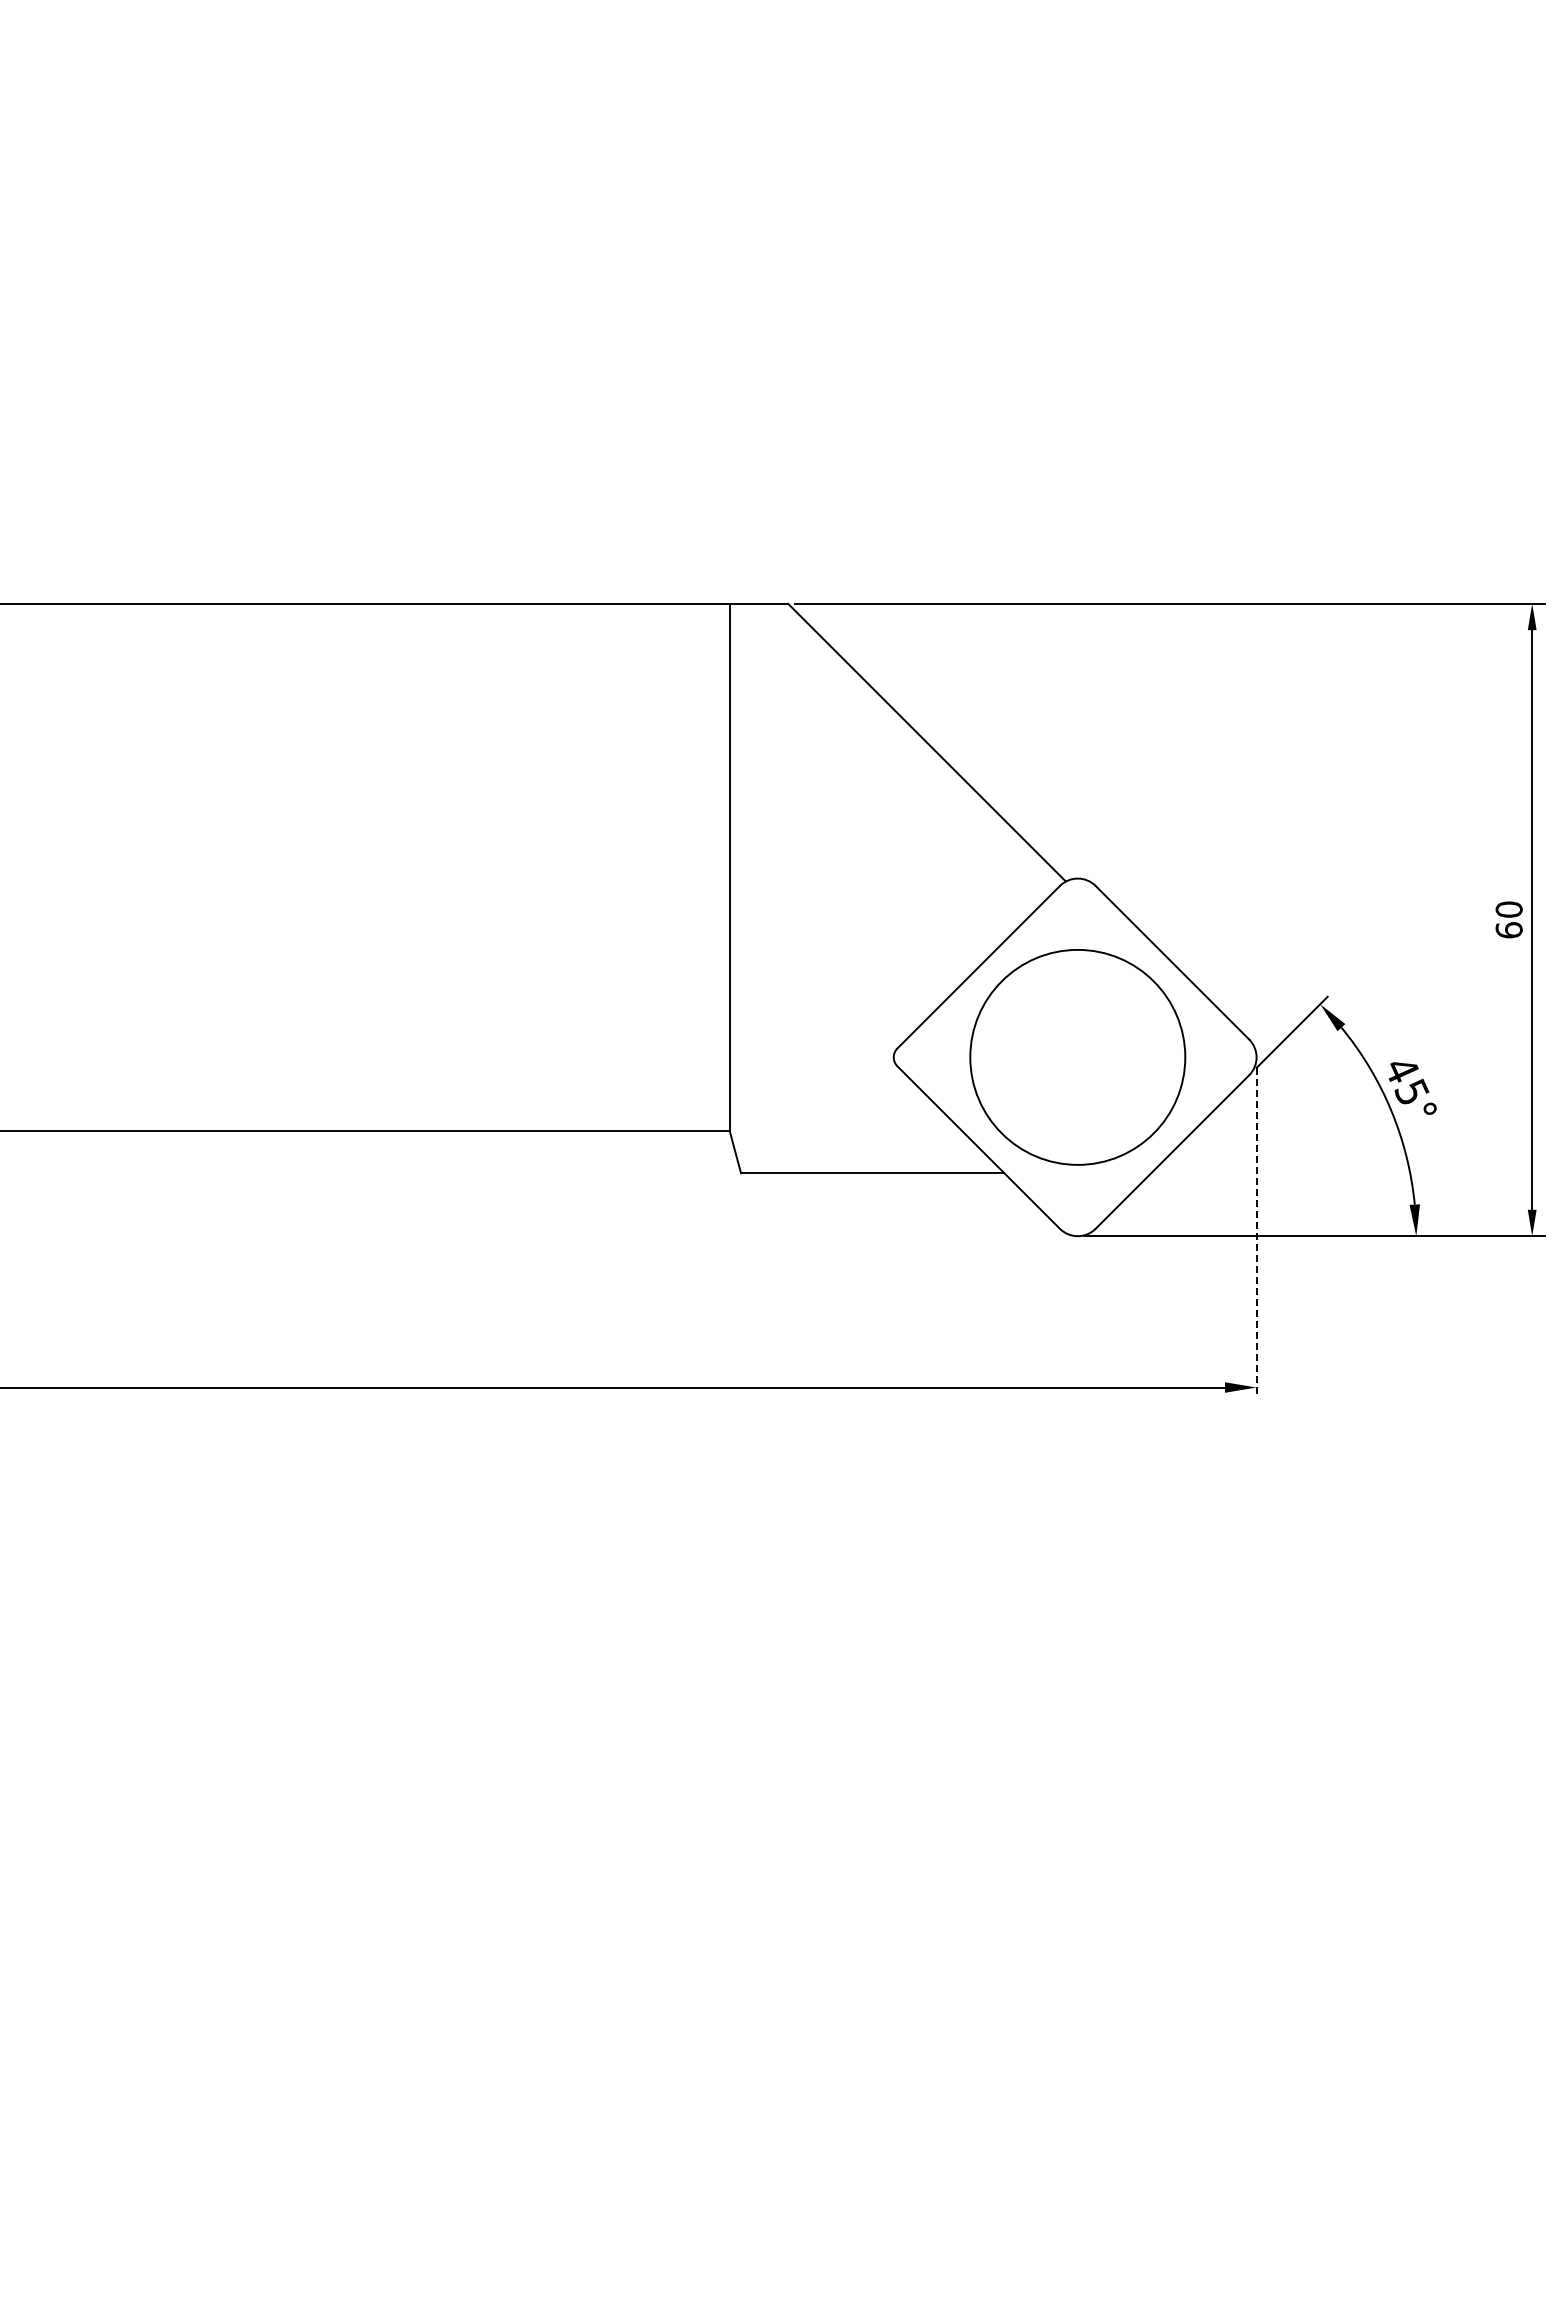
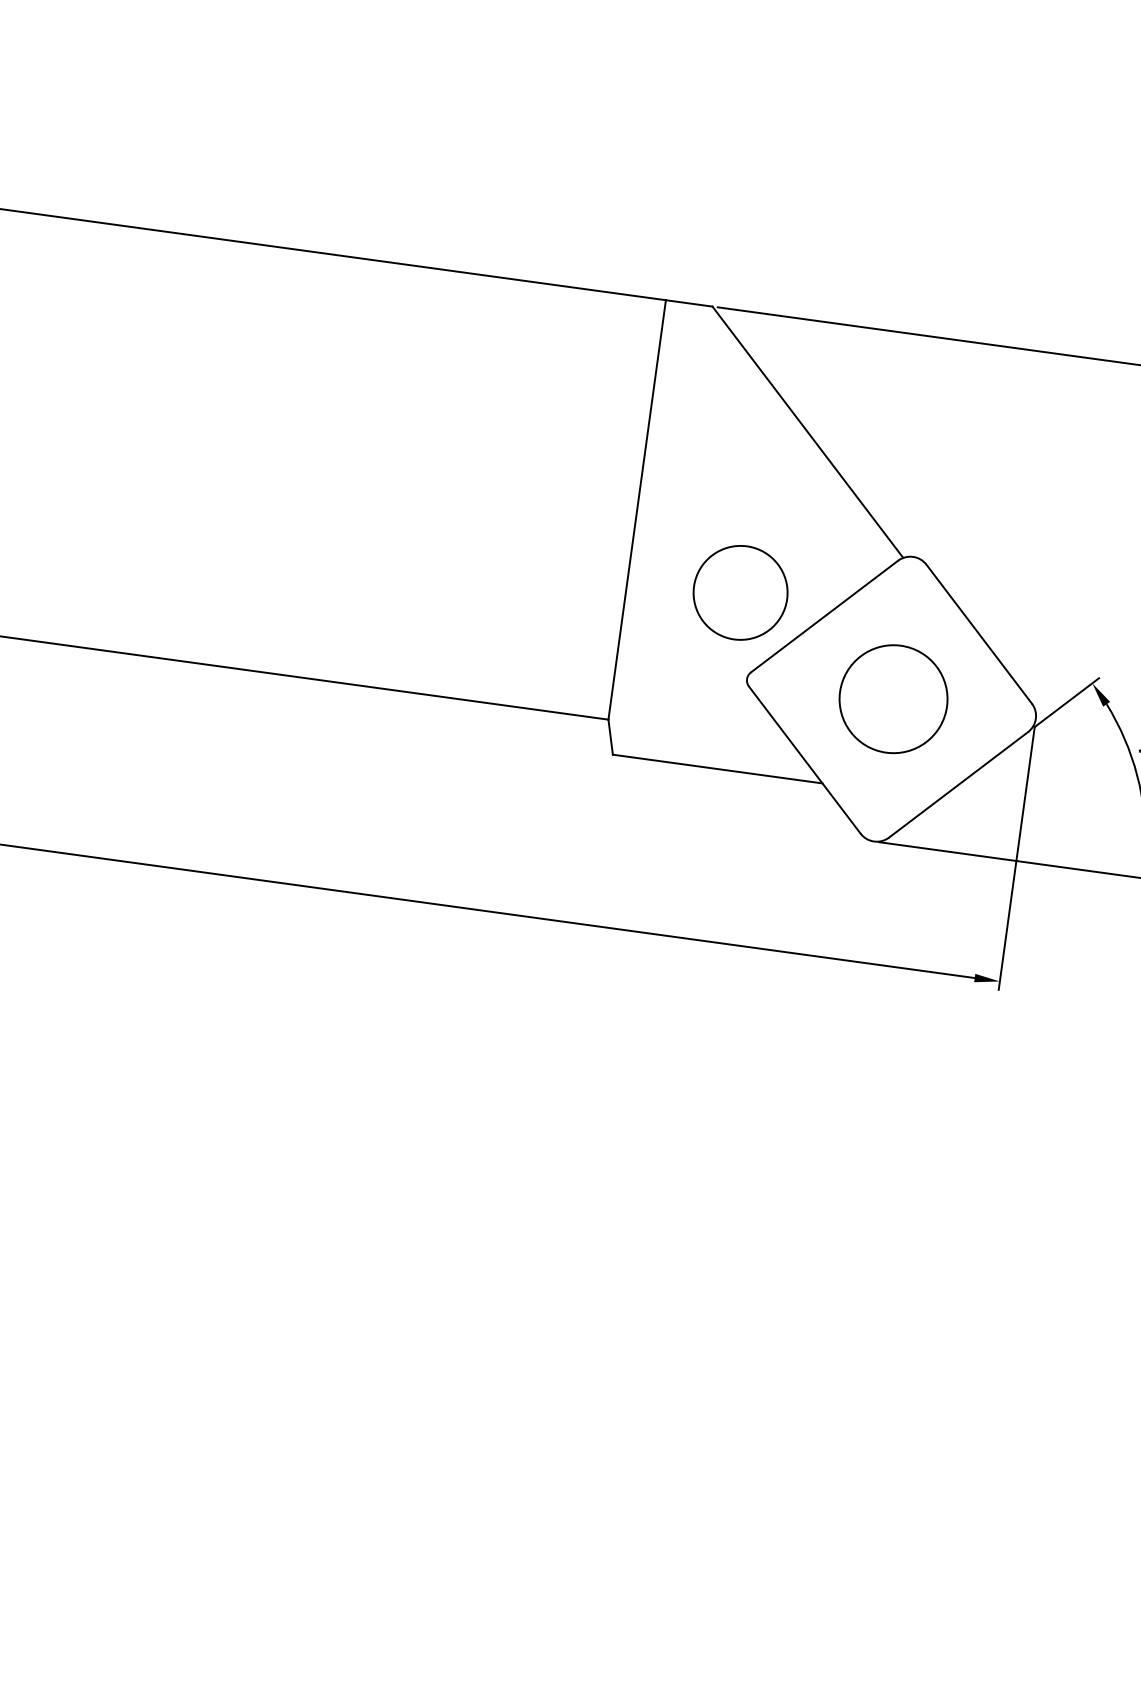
circle: (870, 951) -> (740, 592), added
circle: (1077, 1057) -> (893, 699), size x0.62
line: (1256, 1233) -> (1016, 858), dashed -> solid

